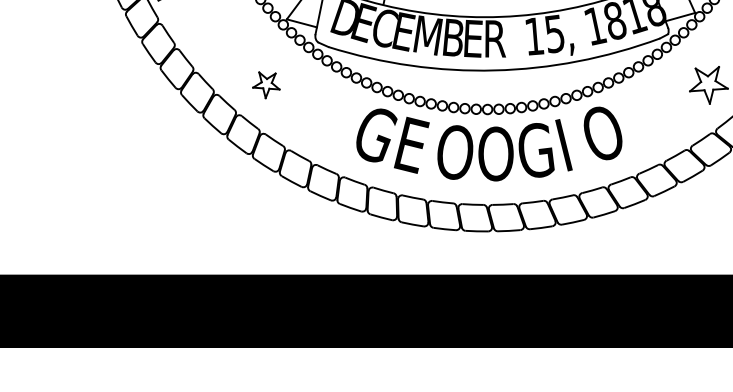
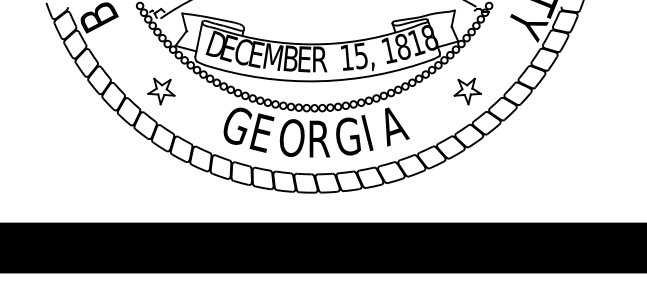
part: (266, 85) -> (161, 91), size x1.43
text: (604, 135) -> (395, 126), O -> A
text: (496, 154) -> (320, 139), O -> R

